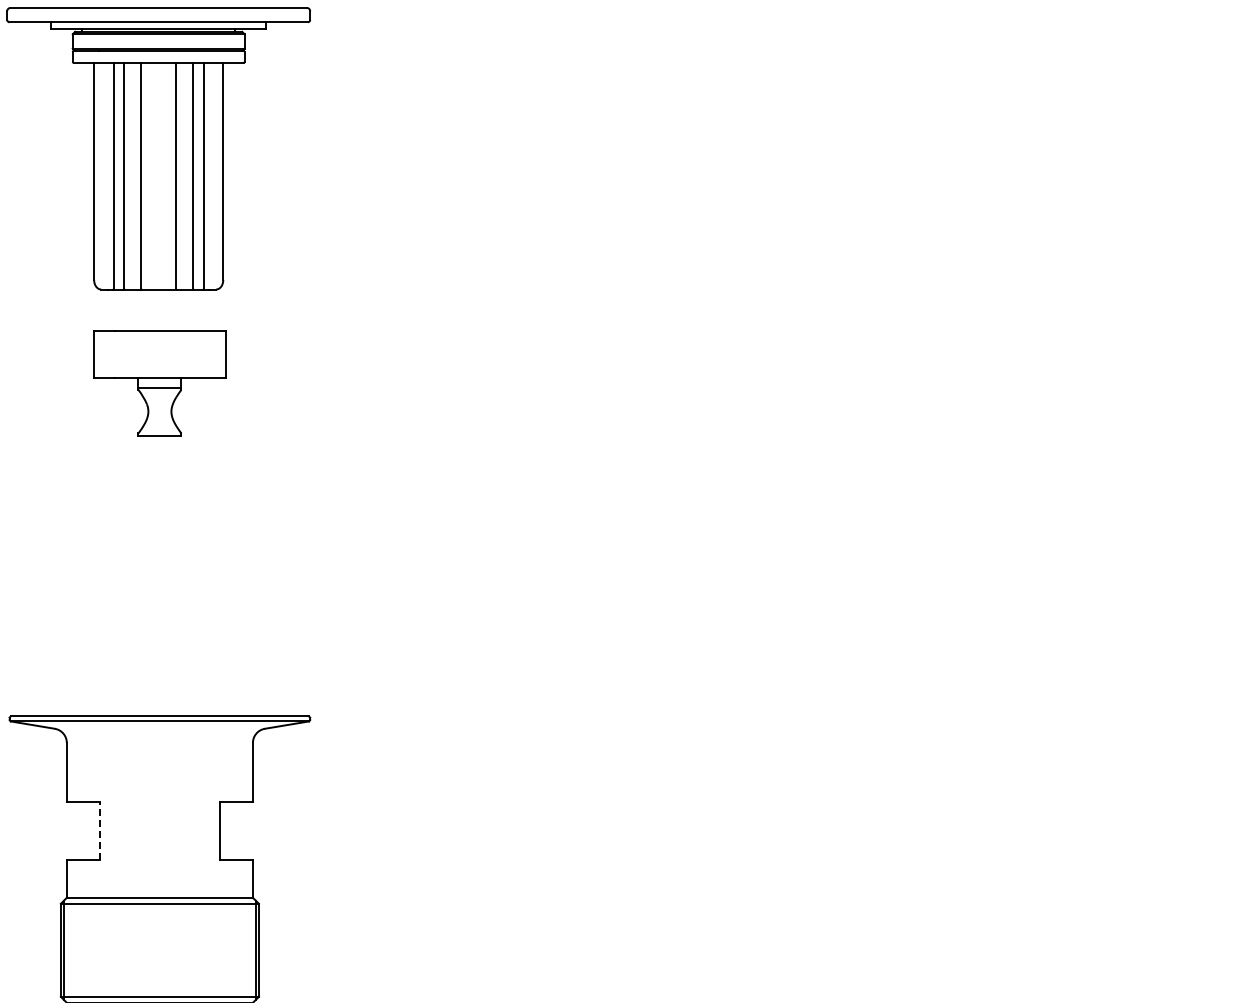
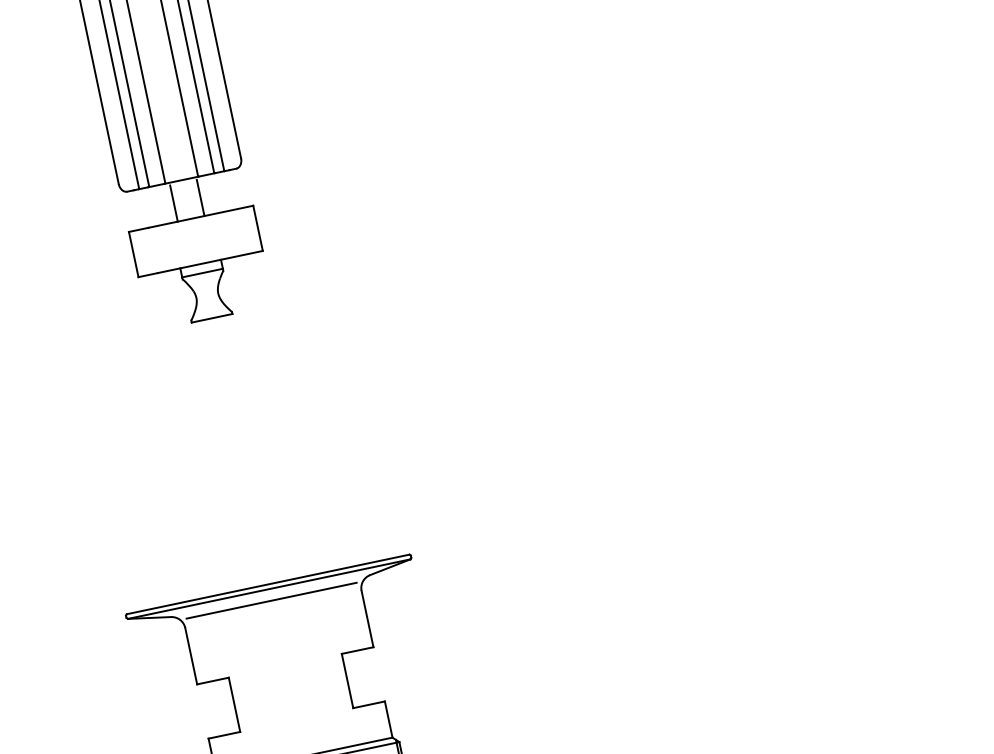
line: (145, 311) -> (173, 203), added
line: (173, 311) -> (200, 198), added
line: (159, 733) -> (271, 600), added
line: (100, 831) -> (234, 705), dashed -> solid

